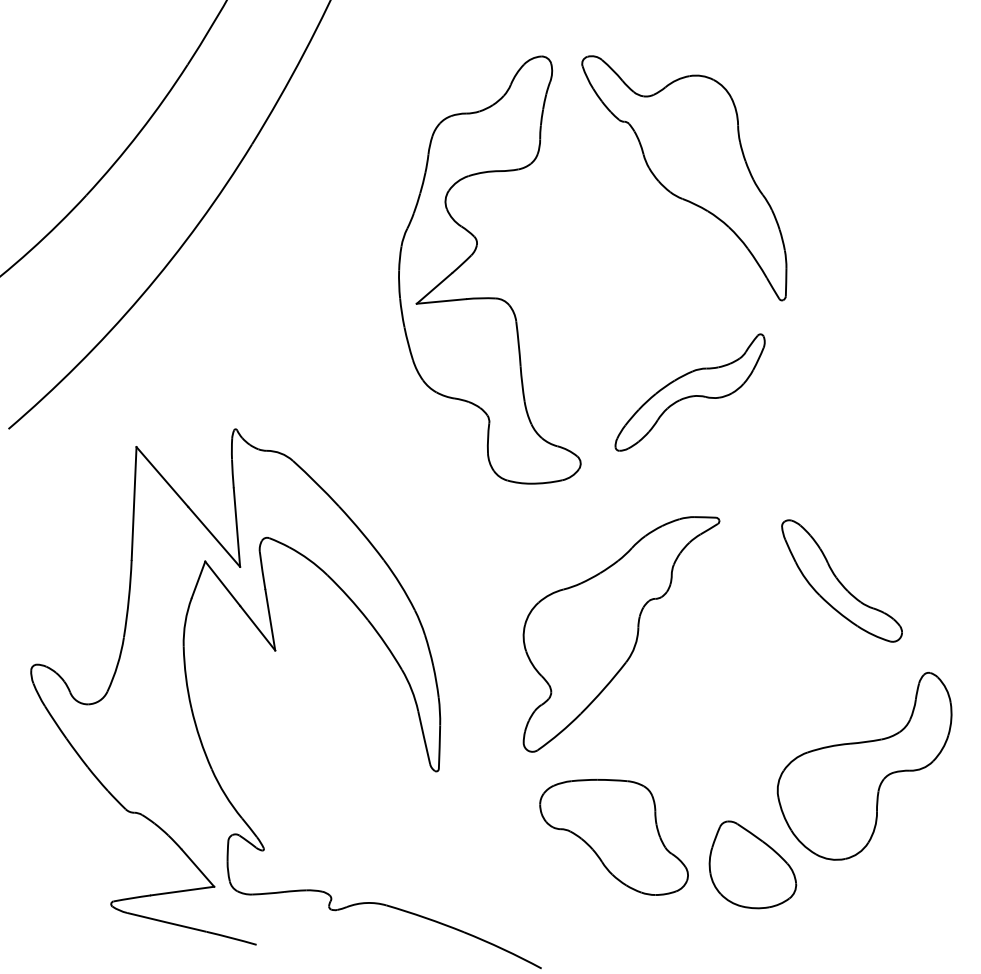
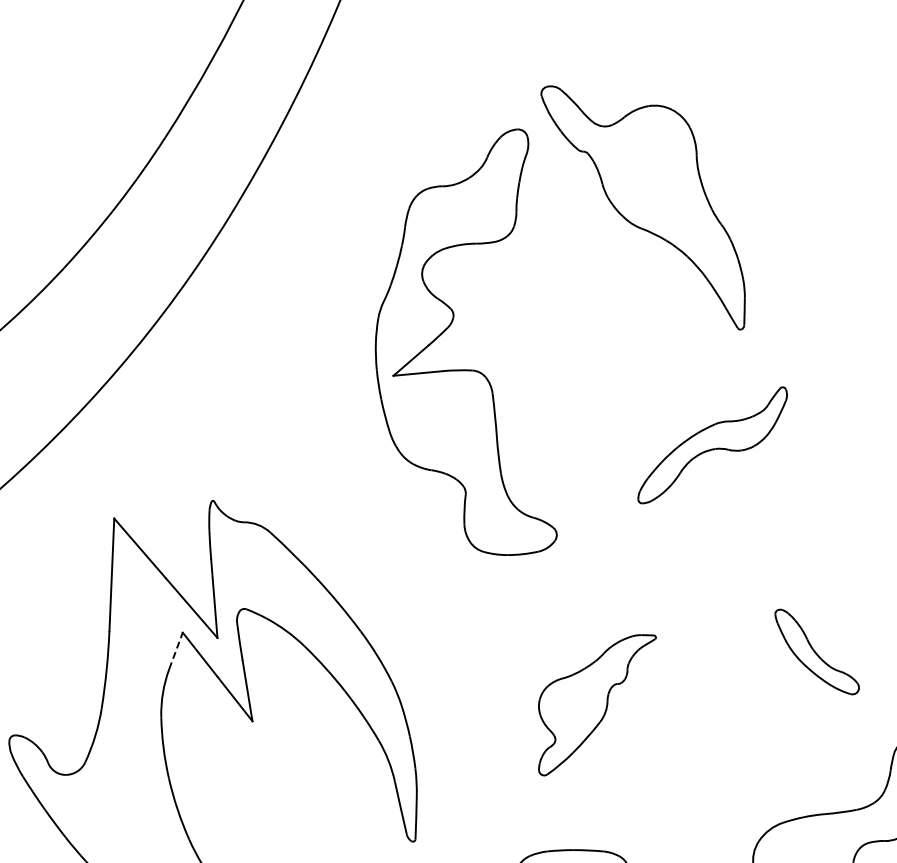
part: (684, 178) -> (643, 208), moved
part: (689, 392) -> (712, 445), moved
line: (198, 579) -> (176, 650), solid -> dashed
part: (841, 580) -> (816, 651), size x0.7
part: (621, 634) -> (597, 705), size x0.6

